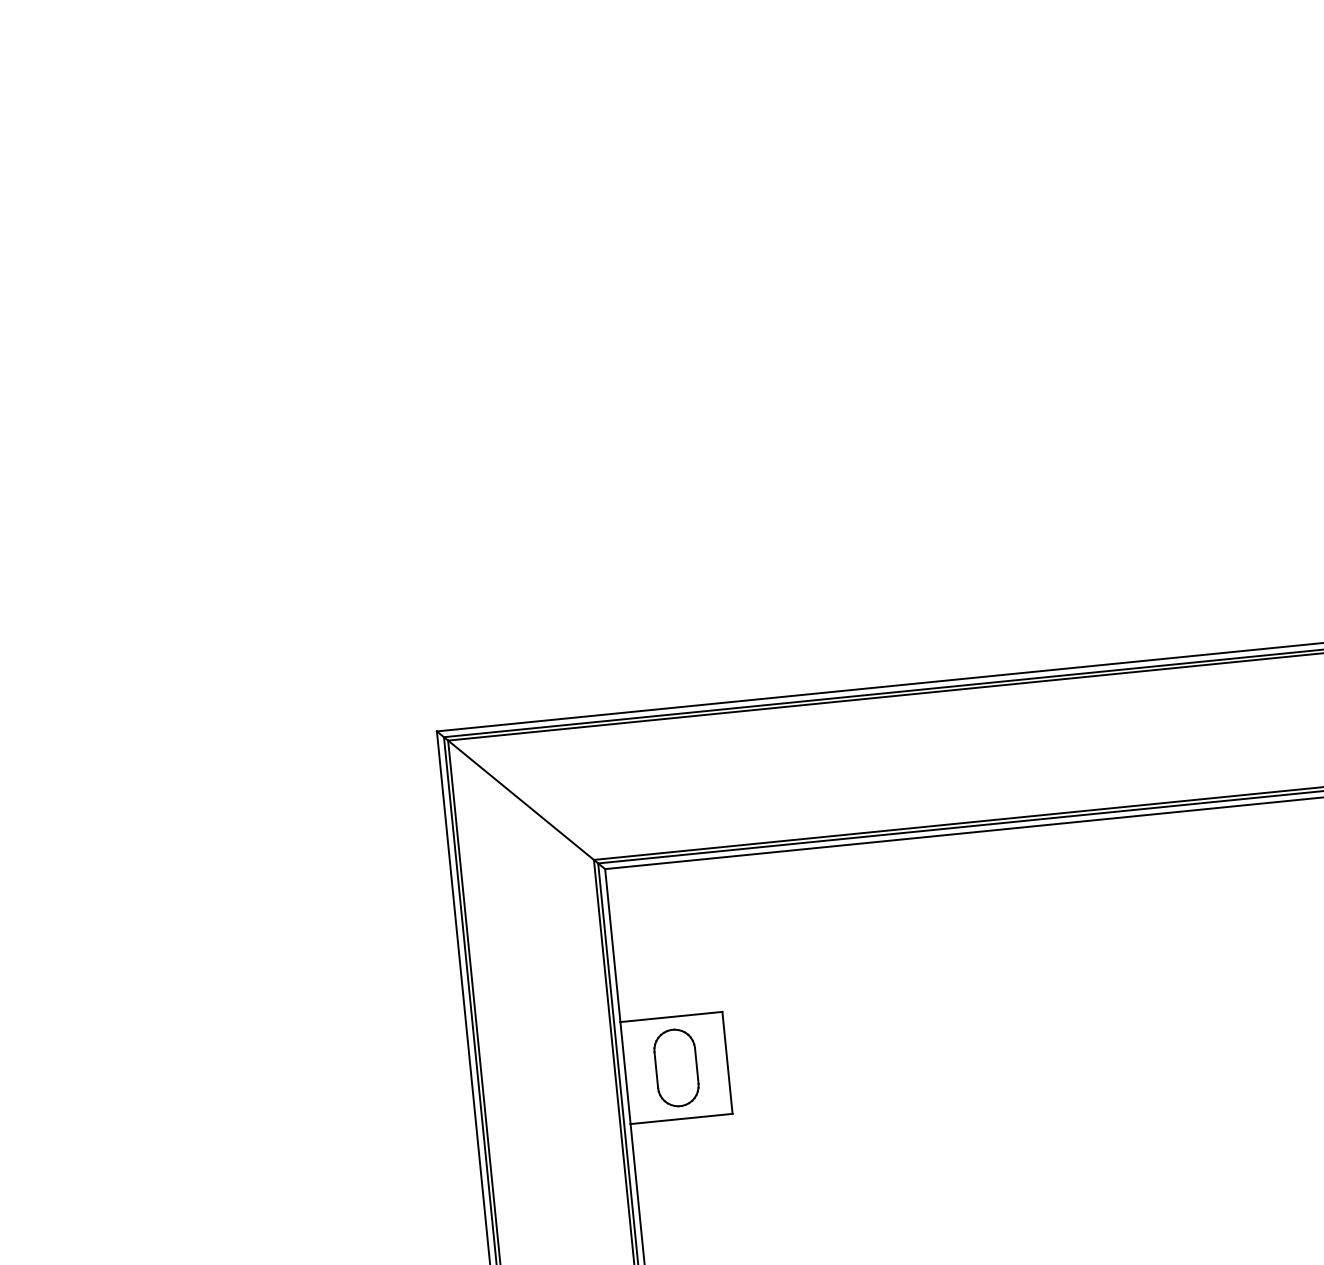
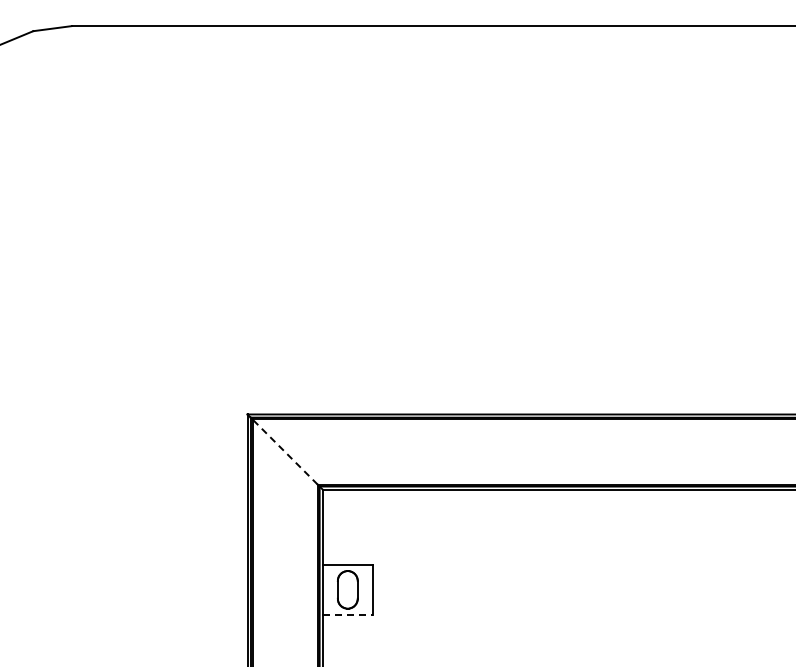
line: (519, 799) -> (284, 451), solid -> dashed
line: (682, 1117) -> (348, 614), solid -> dashed

